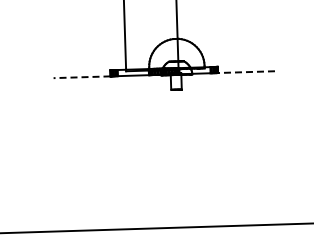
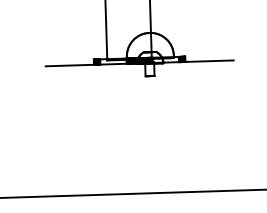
line: (246, 72) -> (209, 61), dashed -> solid
line: (81, 77) -> (69, 65), dashed -> solid

